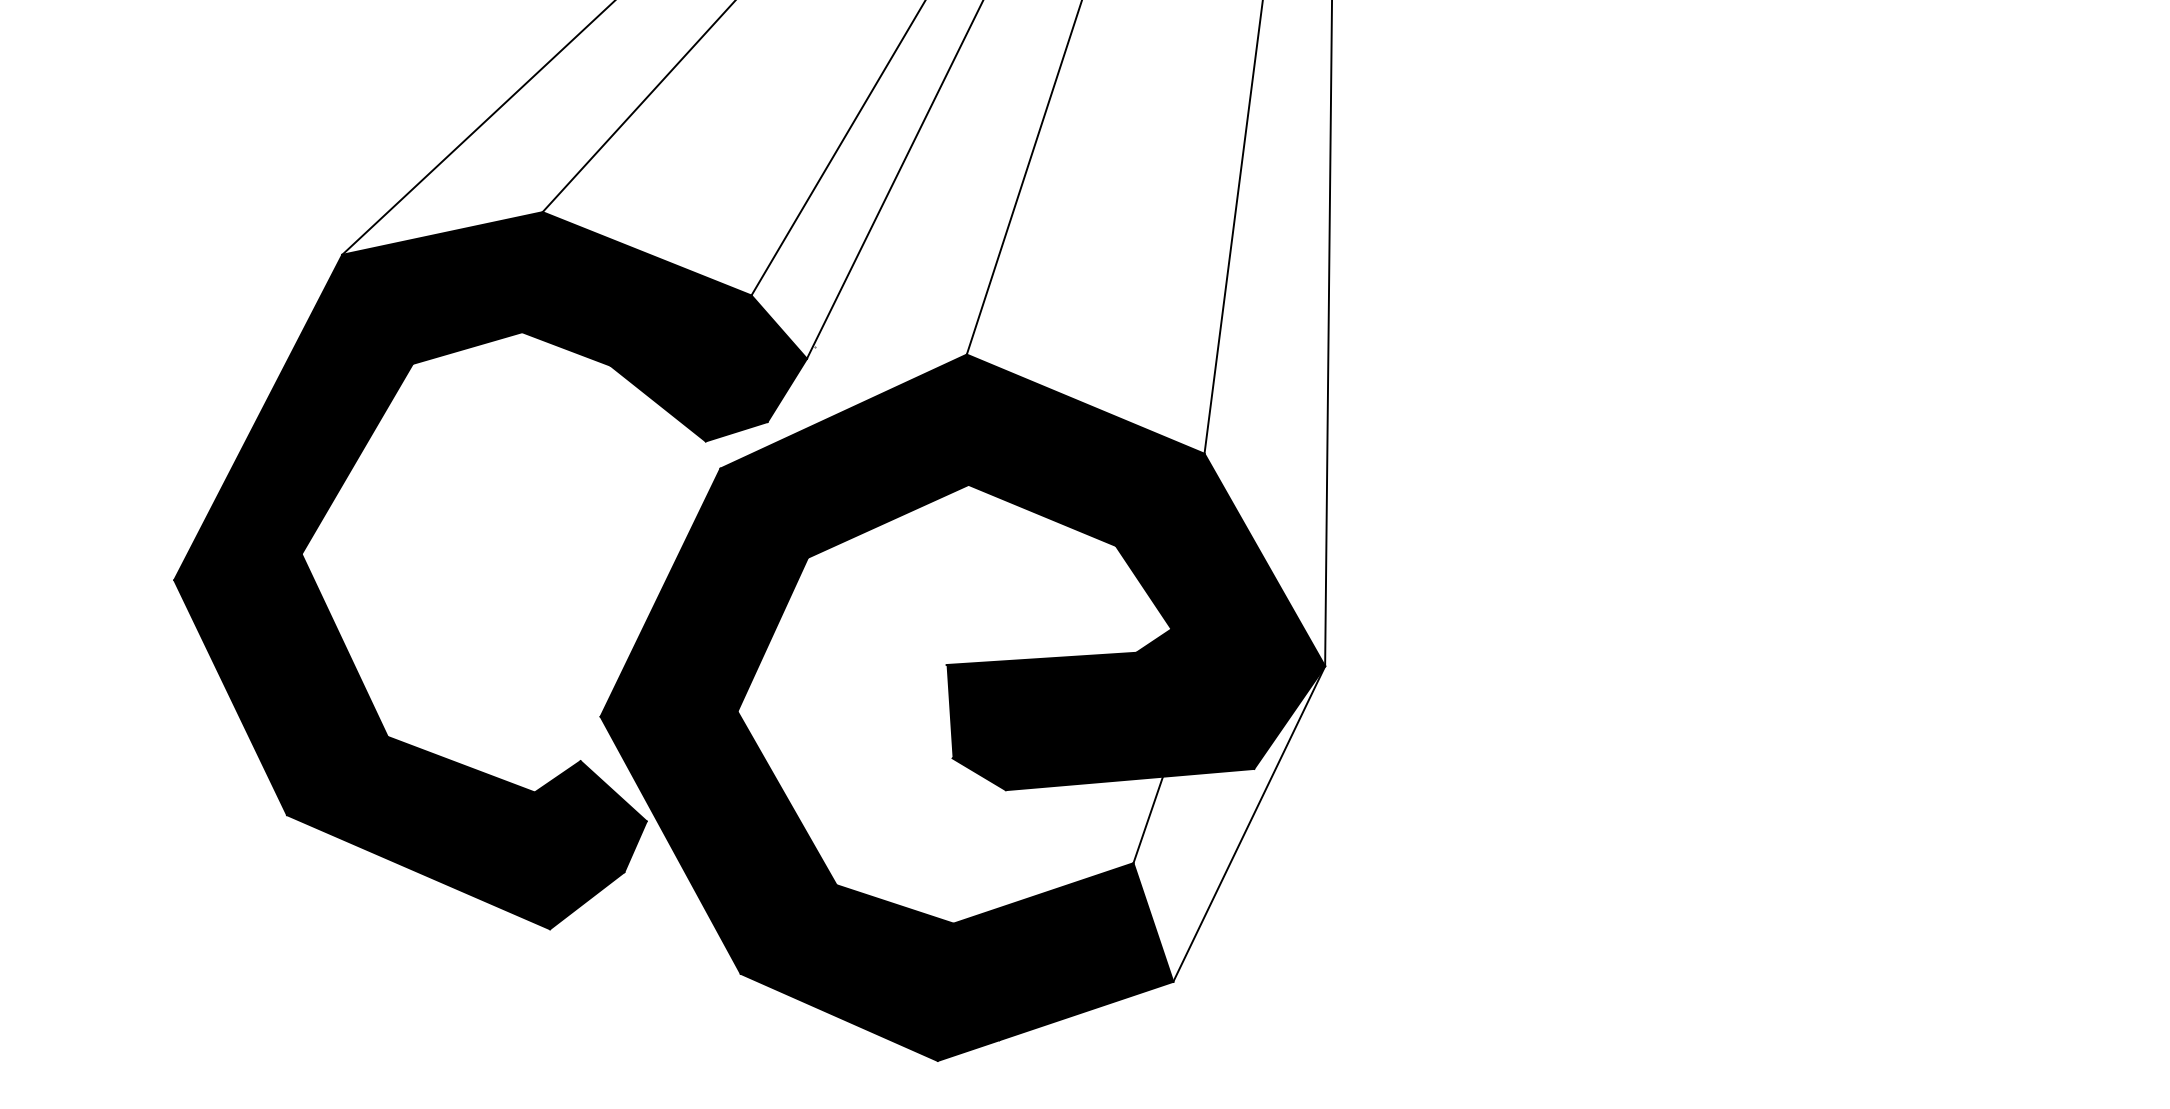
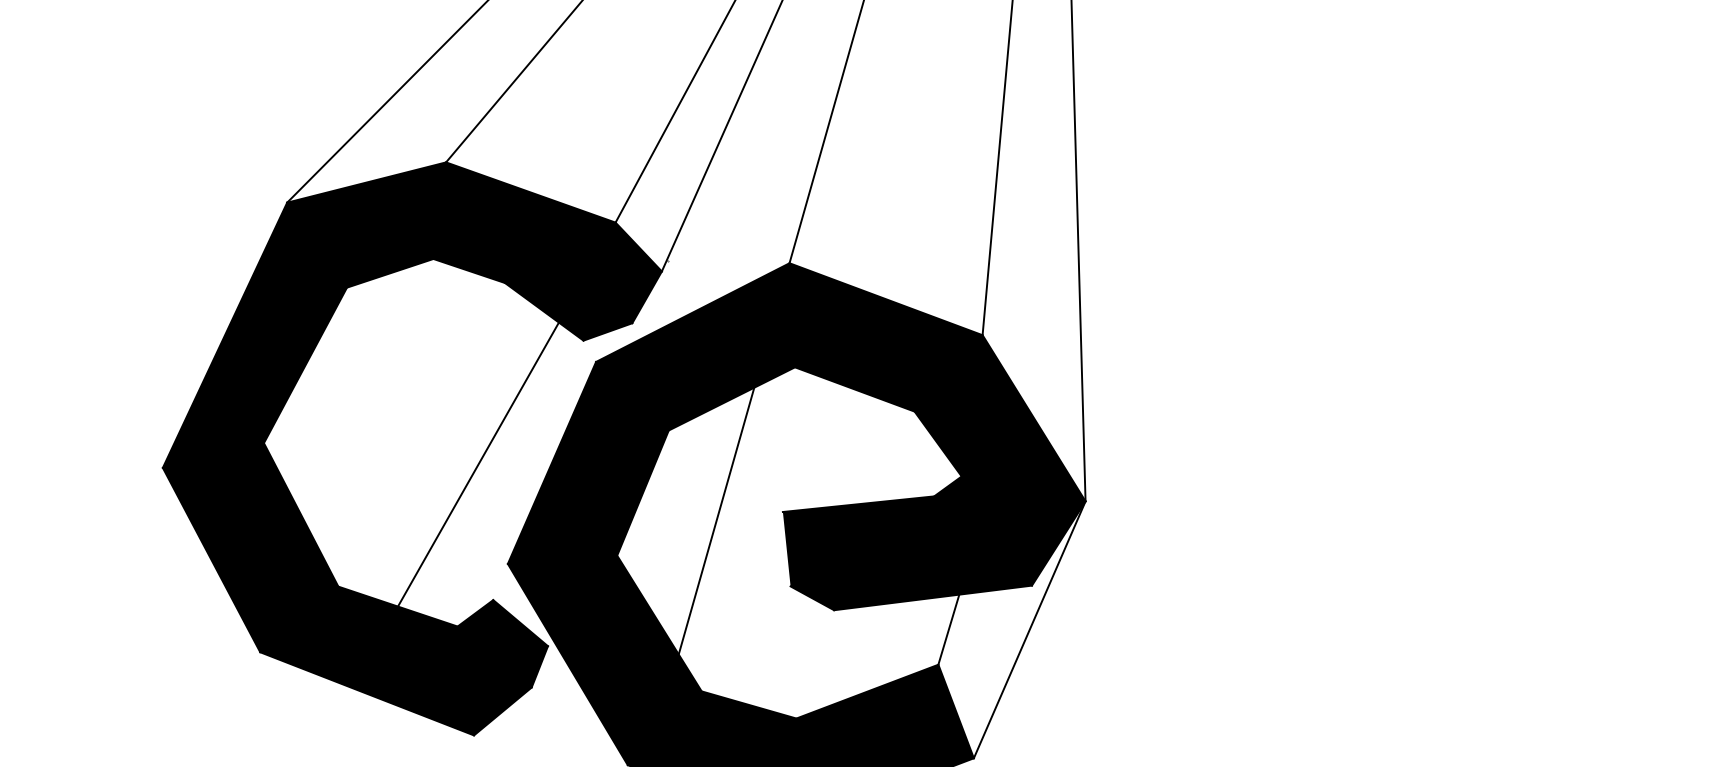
line: (568, 590) -> (478, 464), added
line: (862, 673) -> (715, 521), added

